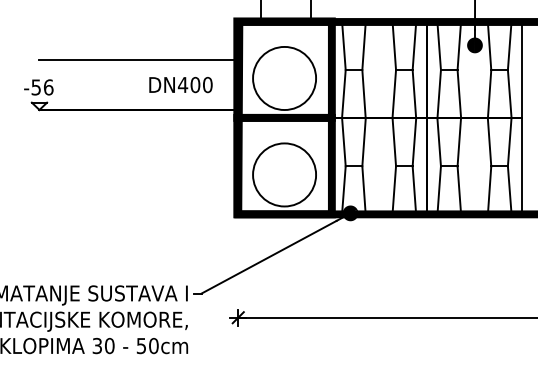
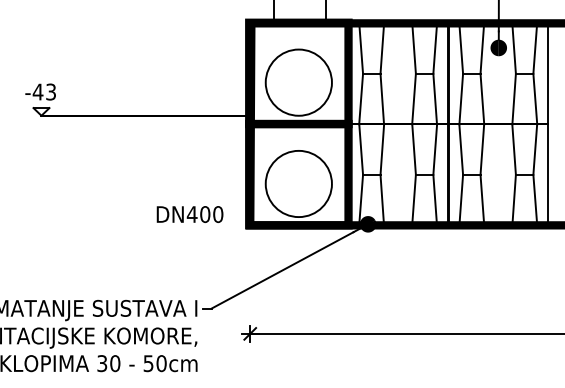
line: (138, 60) -> (145, 63), removed
text: (180, 84) -> (189, 214), moved
text: (42, 86) -> (44, 91), -56 -> -43

